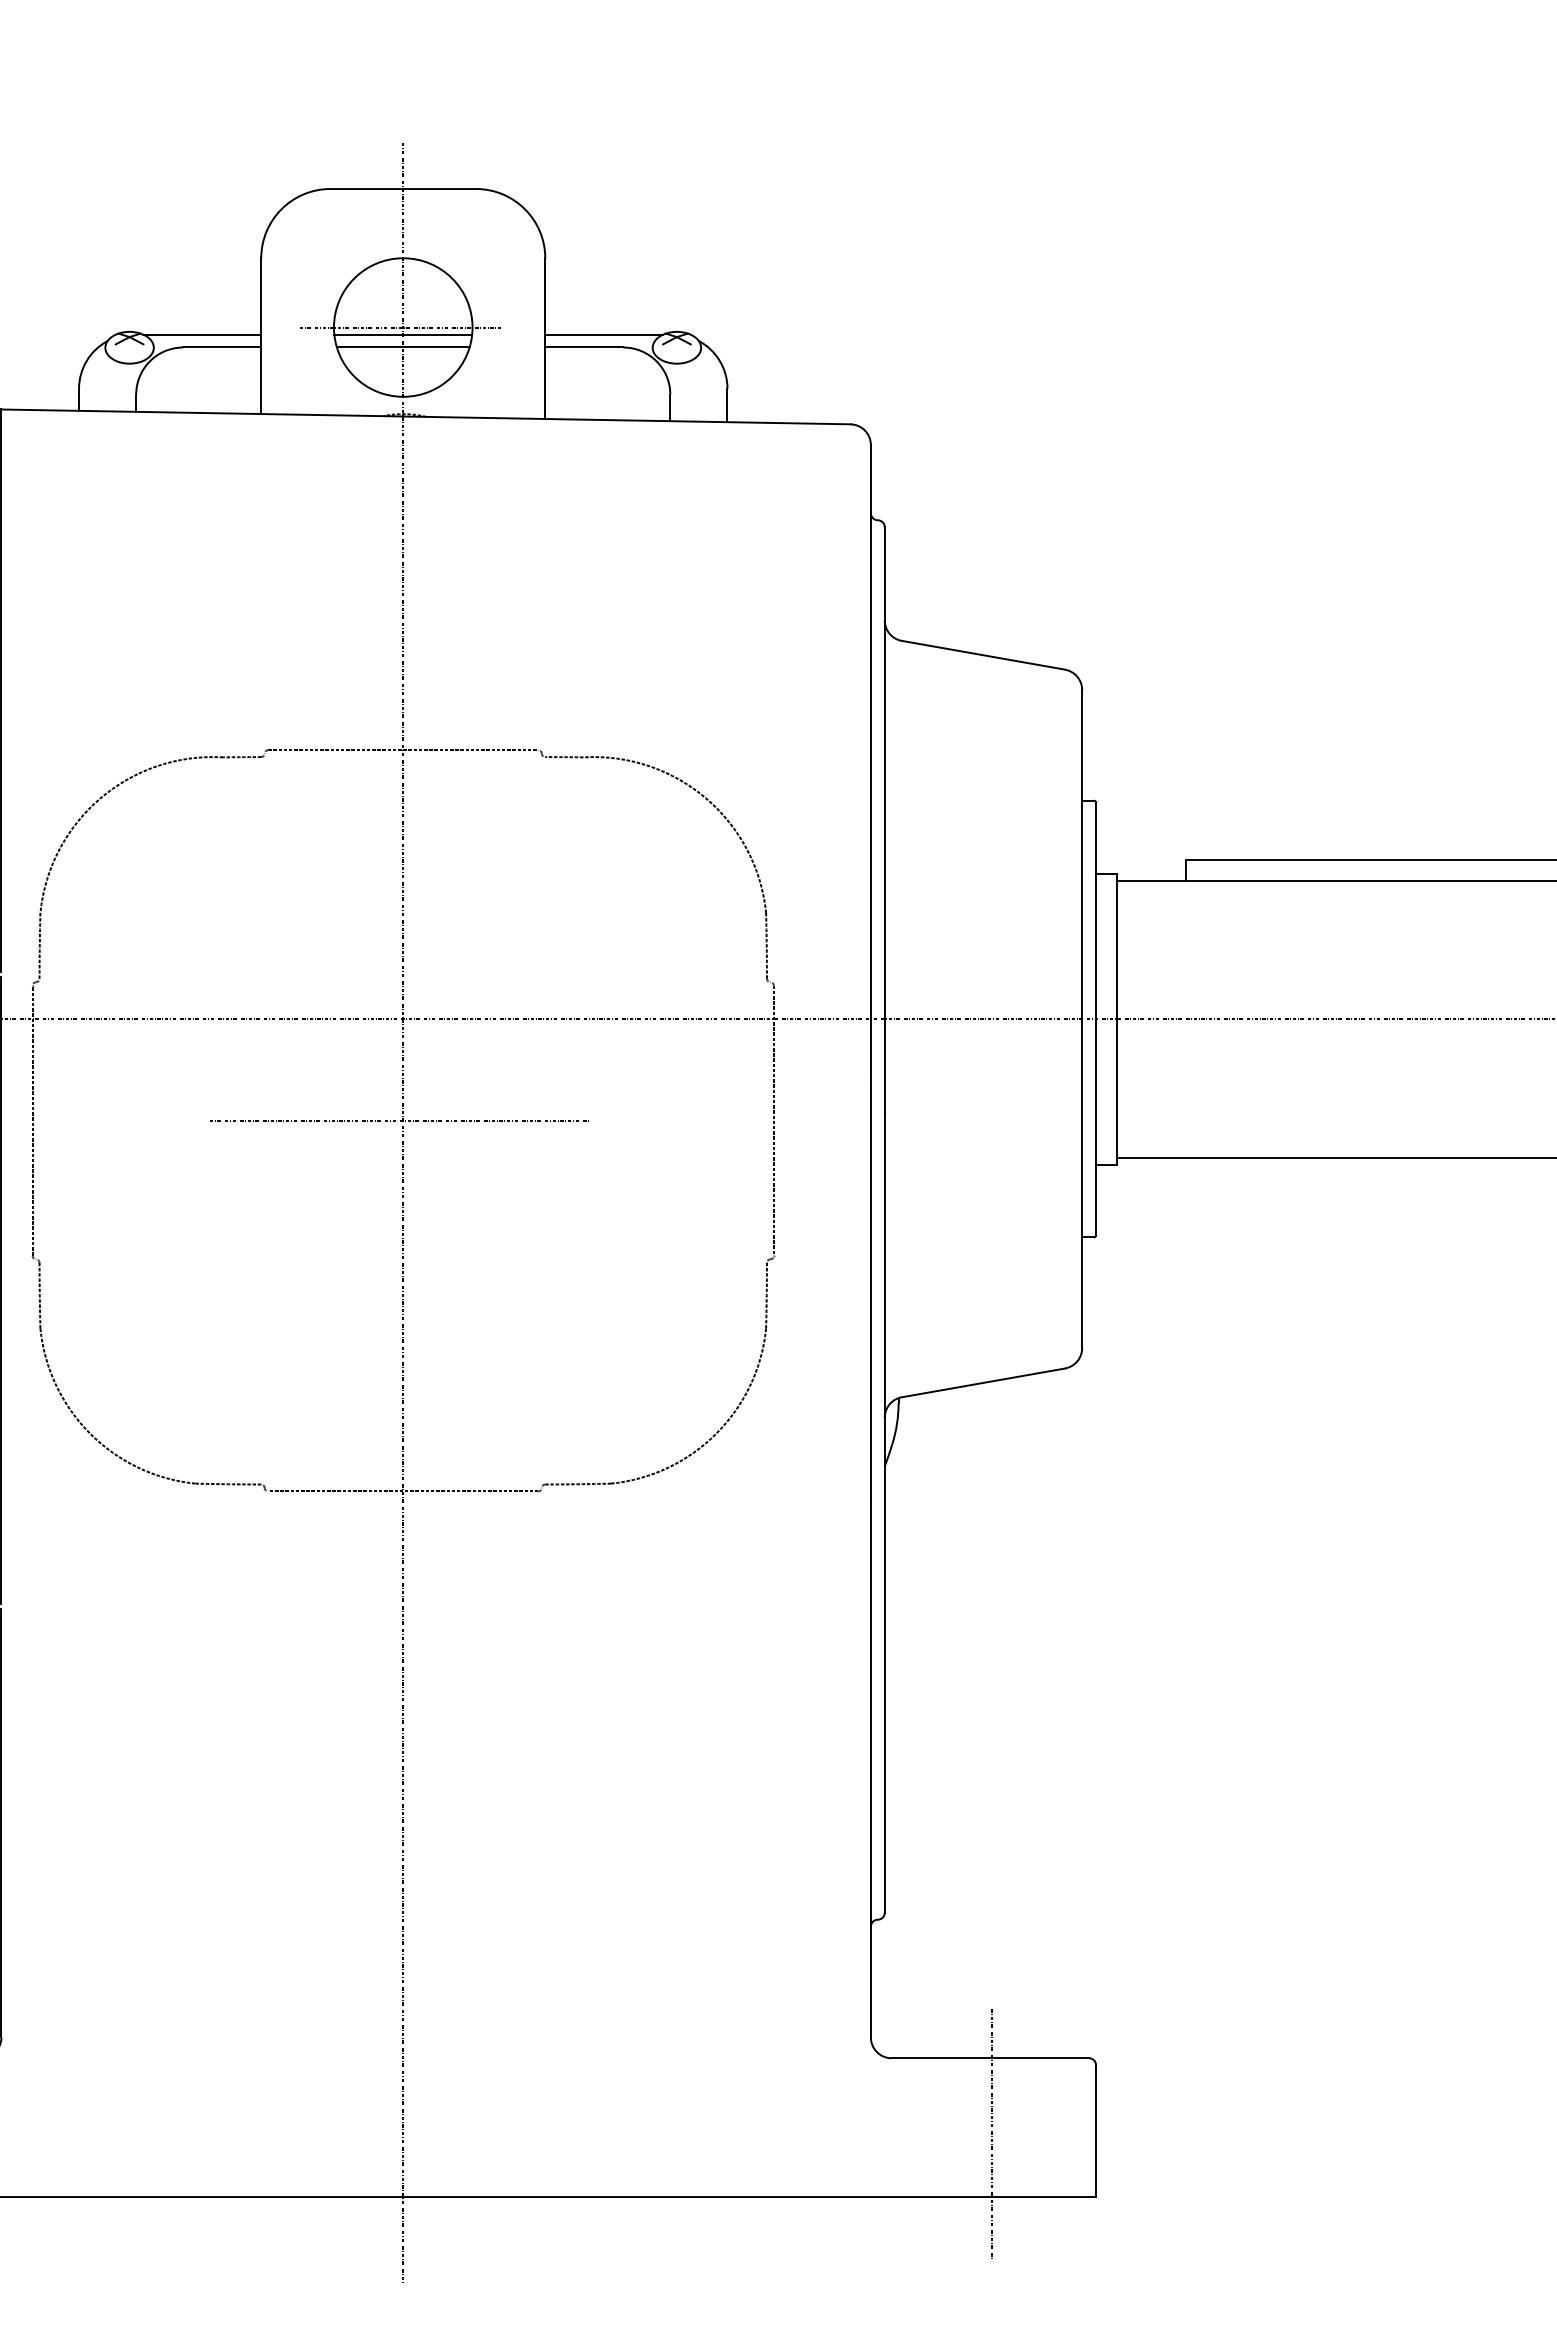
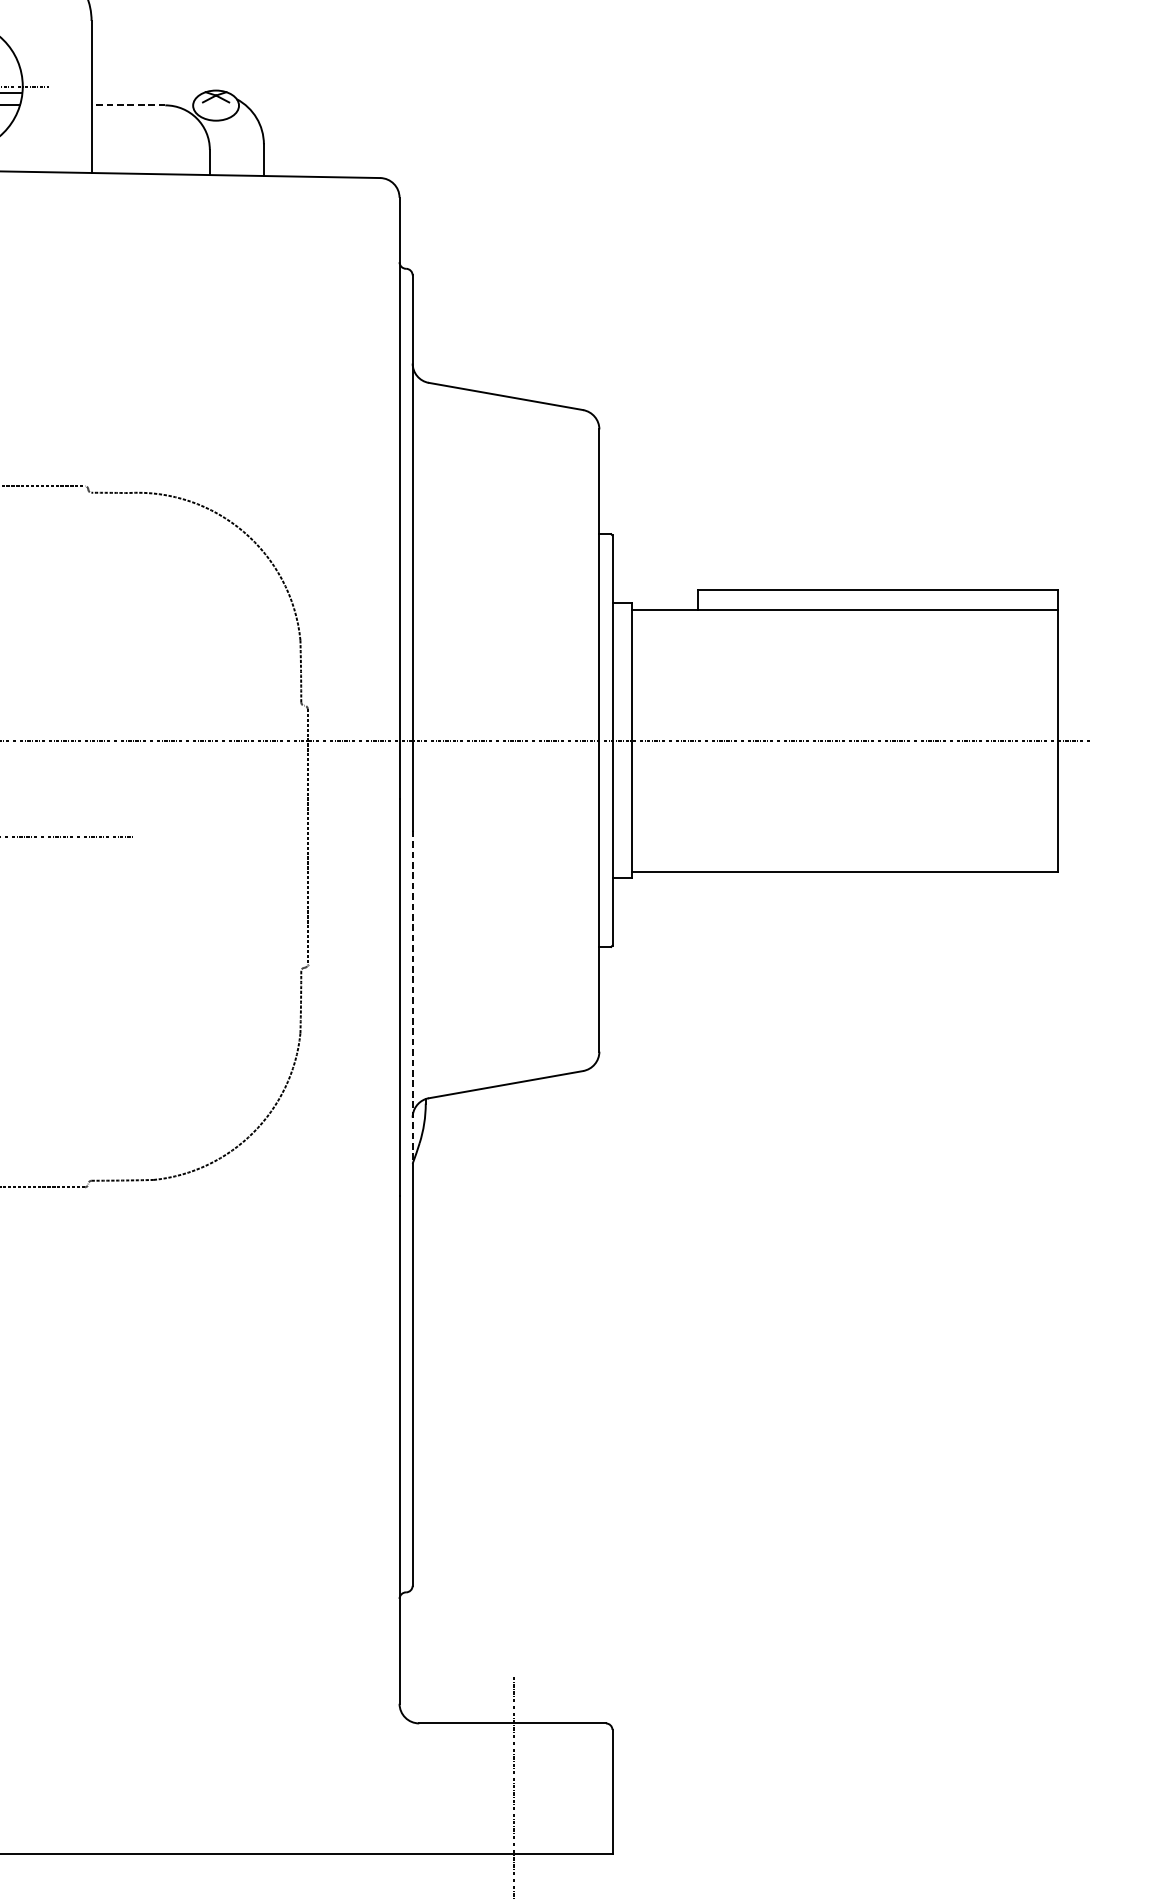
line: (604, 334) -> (147, 93), removed
line: (584, 347) -> (128, 105), solid -> dashed
line: (884, 1291) -> (412, 998), solid -> dashed

